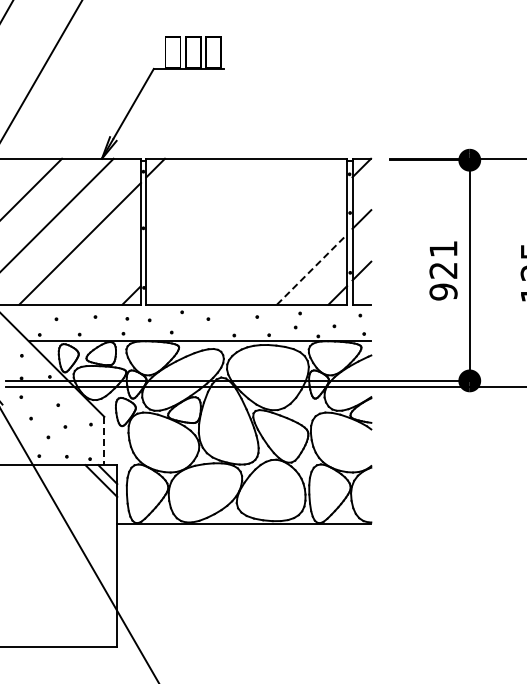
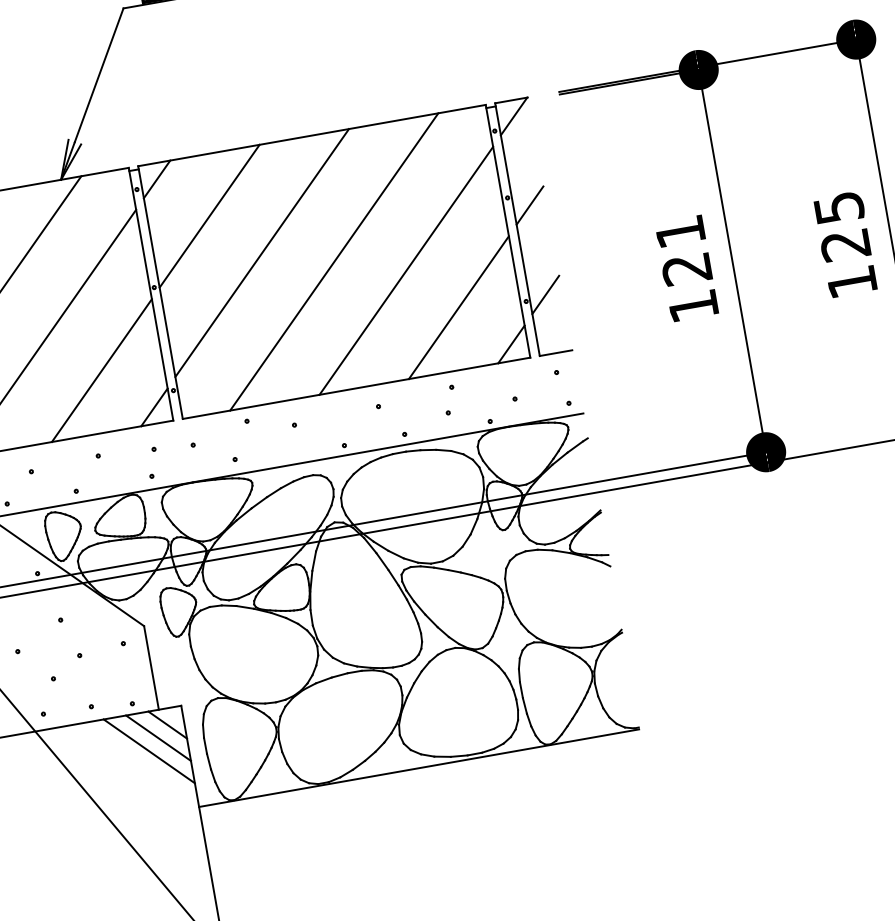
line: (181, 193) -> (209, 215), added
line: (207, 219) -> (262, 252), added
line: (246, 231) -> (333, 261), added
line: (286, 243) -> (406, 270), added
line: (105, 269) -> (101, 370), added
line: (312, 269) -> (459, 307), dashed -> solid
text: (443, 291) -> (693, 305), 921 -> 121
line: (104, 441) -> (151, 668), dashed -> solid
line: (94, 487) -> (148, 751), added

